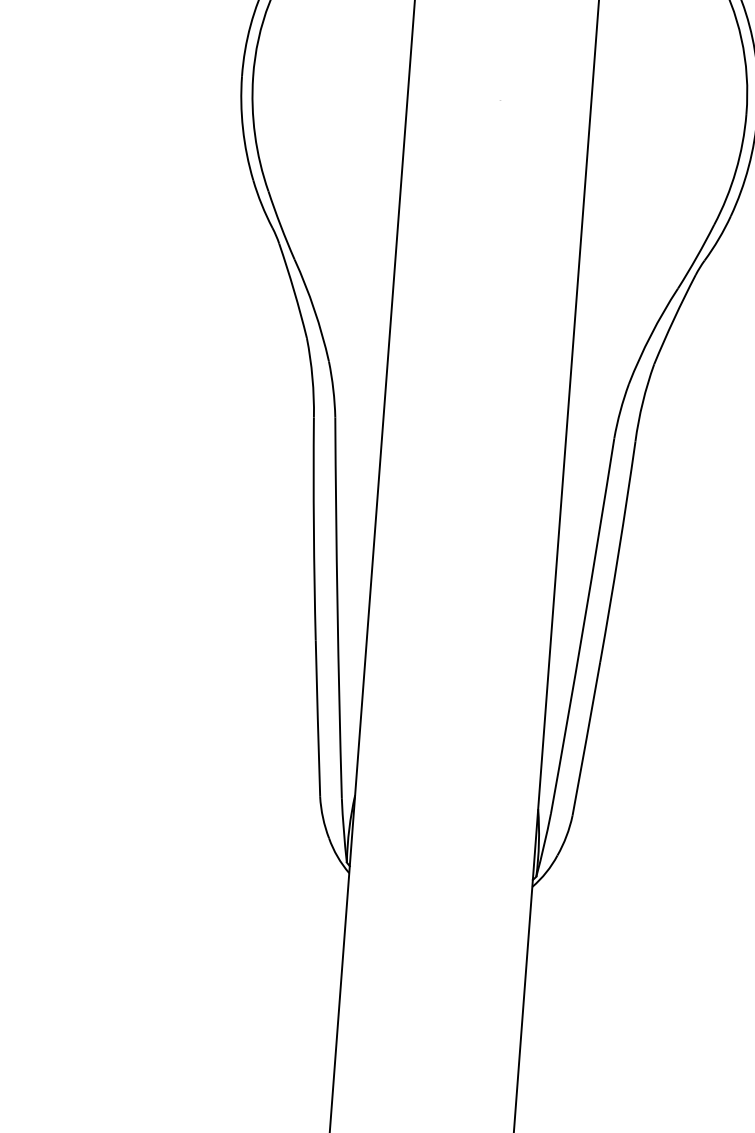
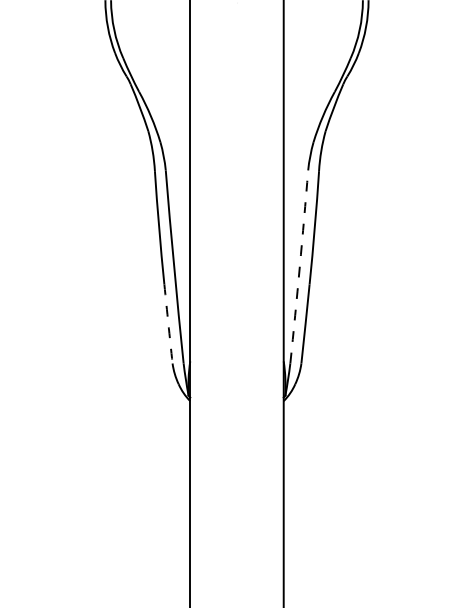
arc: (583, 625) -> (299, 266), solid -> dashed
arc: (318, 717) -> (168, 323), solid -> dashed

